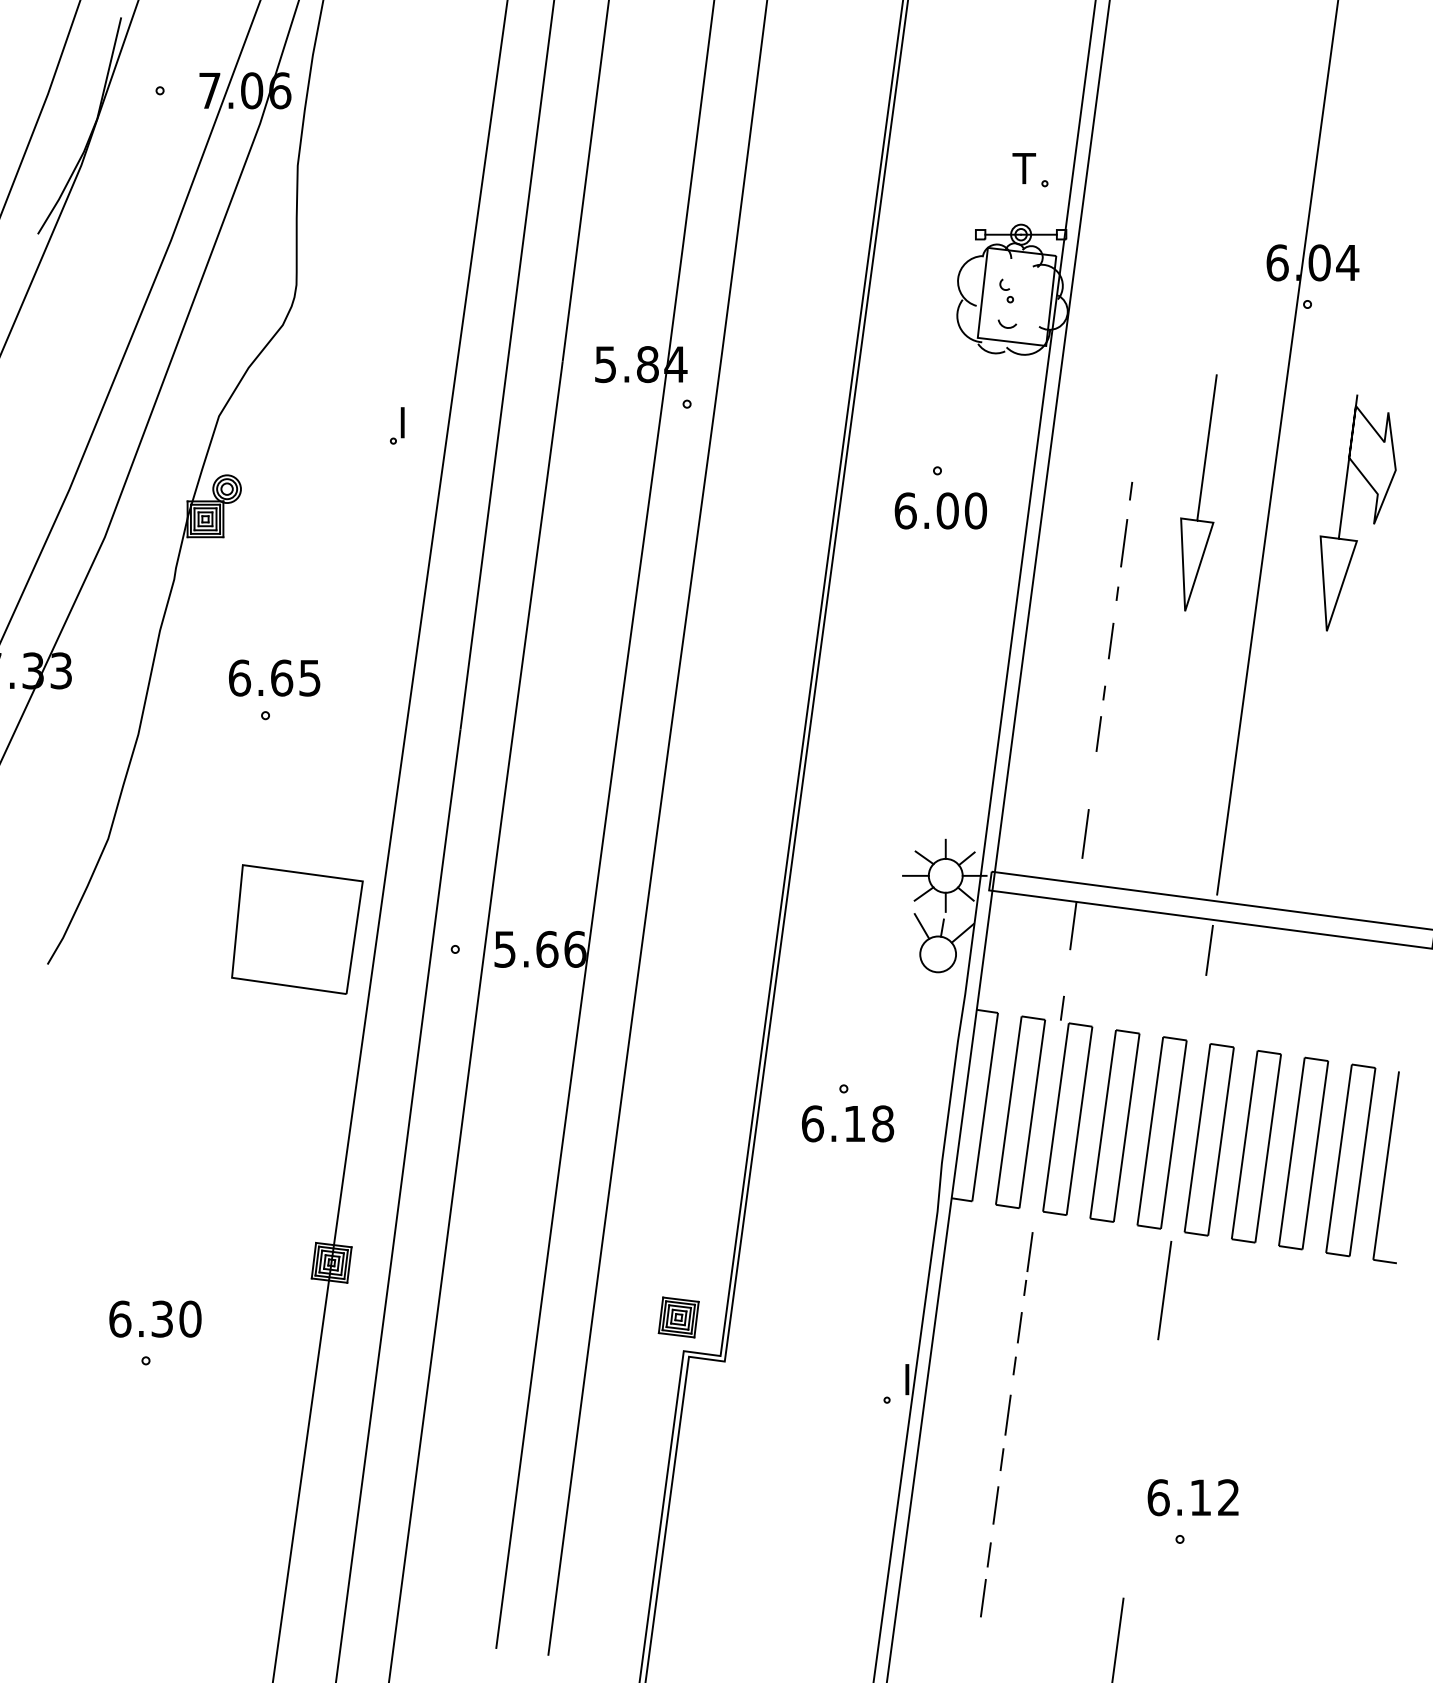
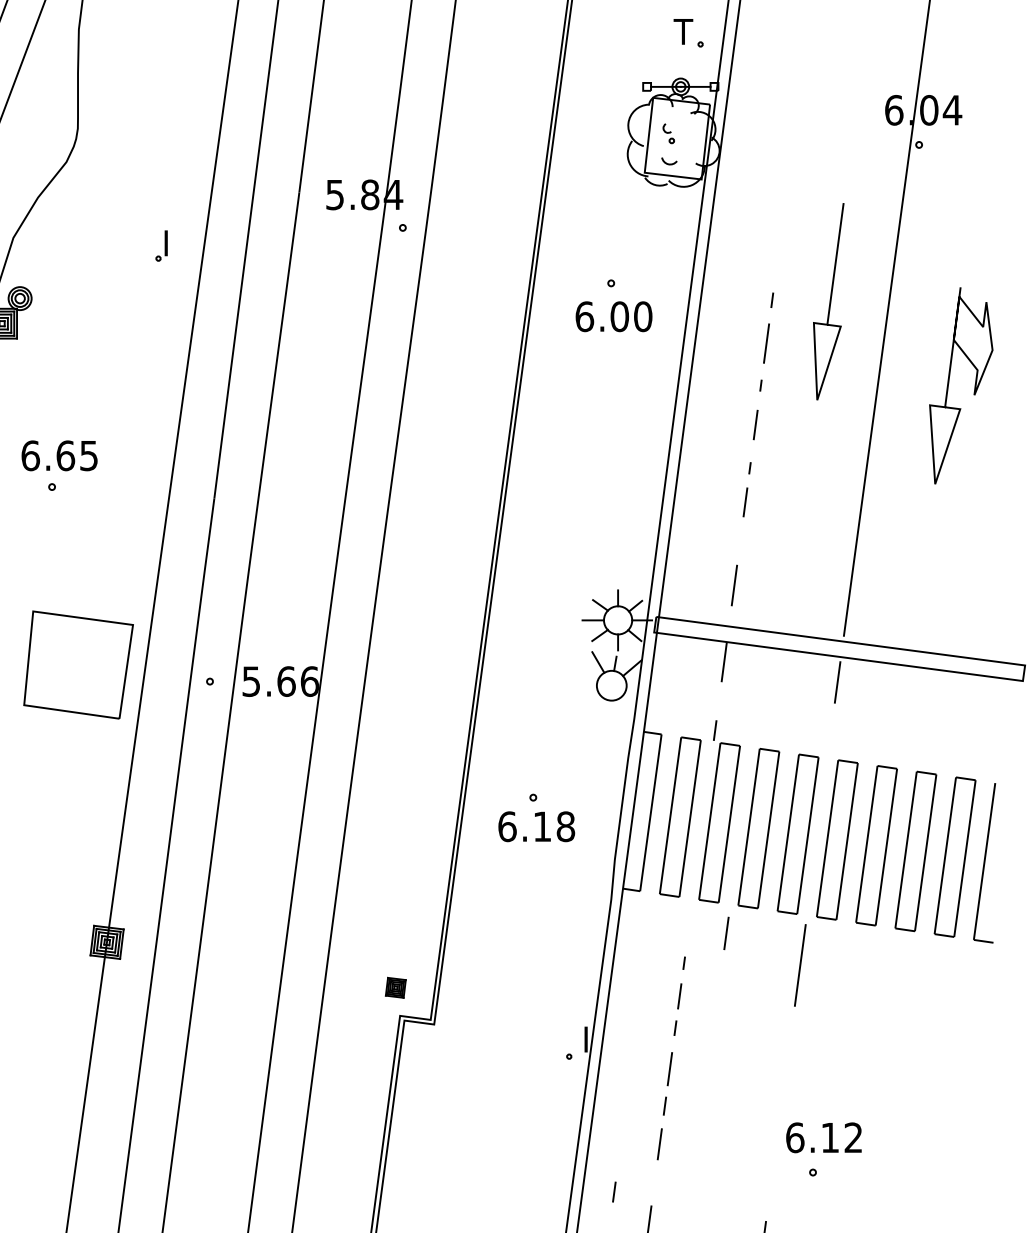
curve: (1343, 512) -> (949, 385), moved
line: (1029, 1251) -> (726, 932), moved
part: (678, 1317) -> (395, 987), size x0.6
line: (988, 1554) -> (613, 1191), moved

